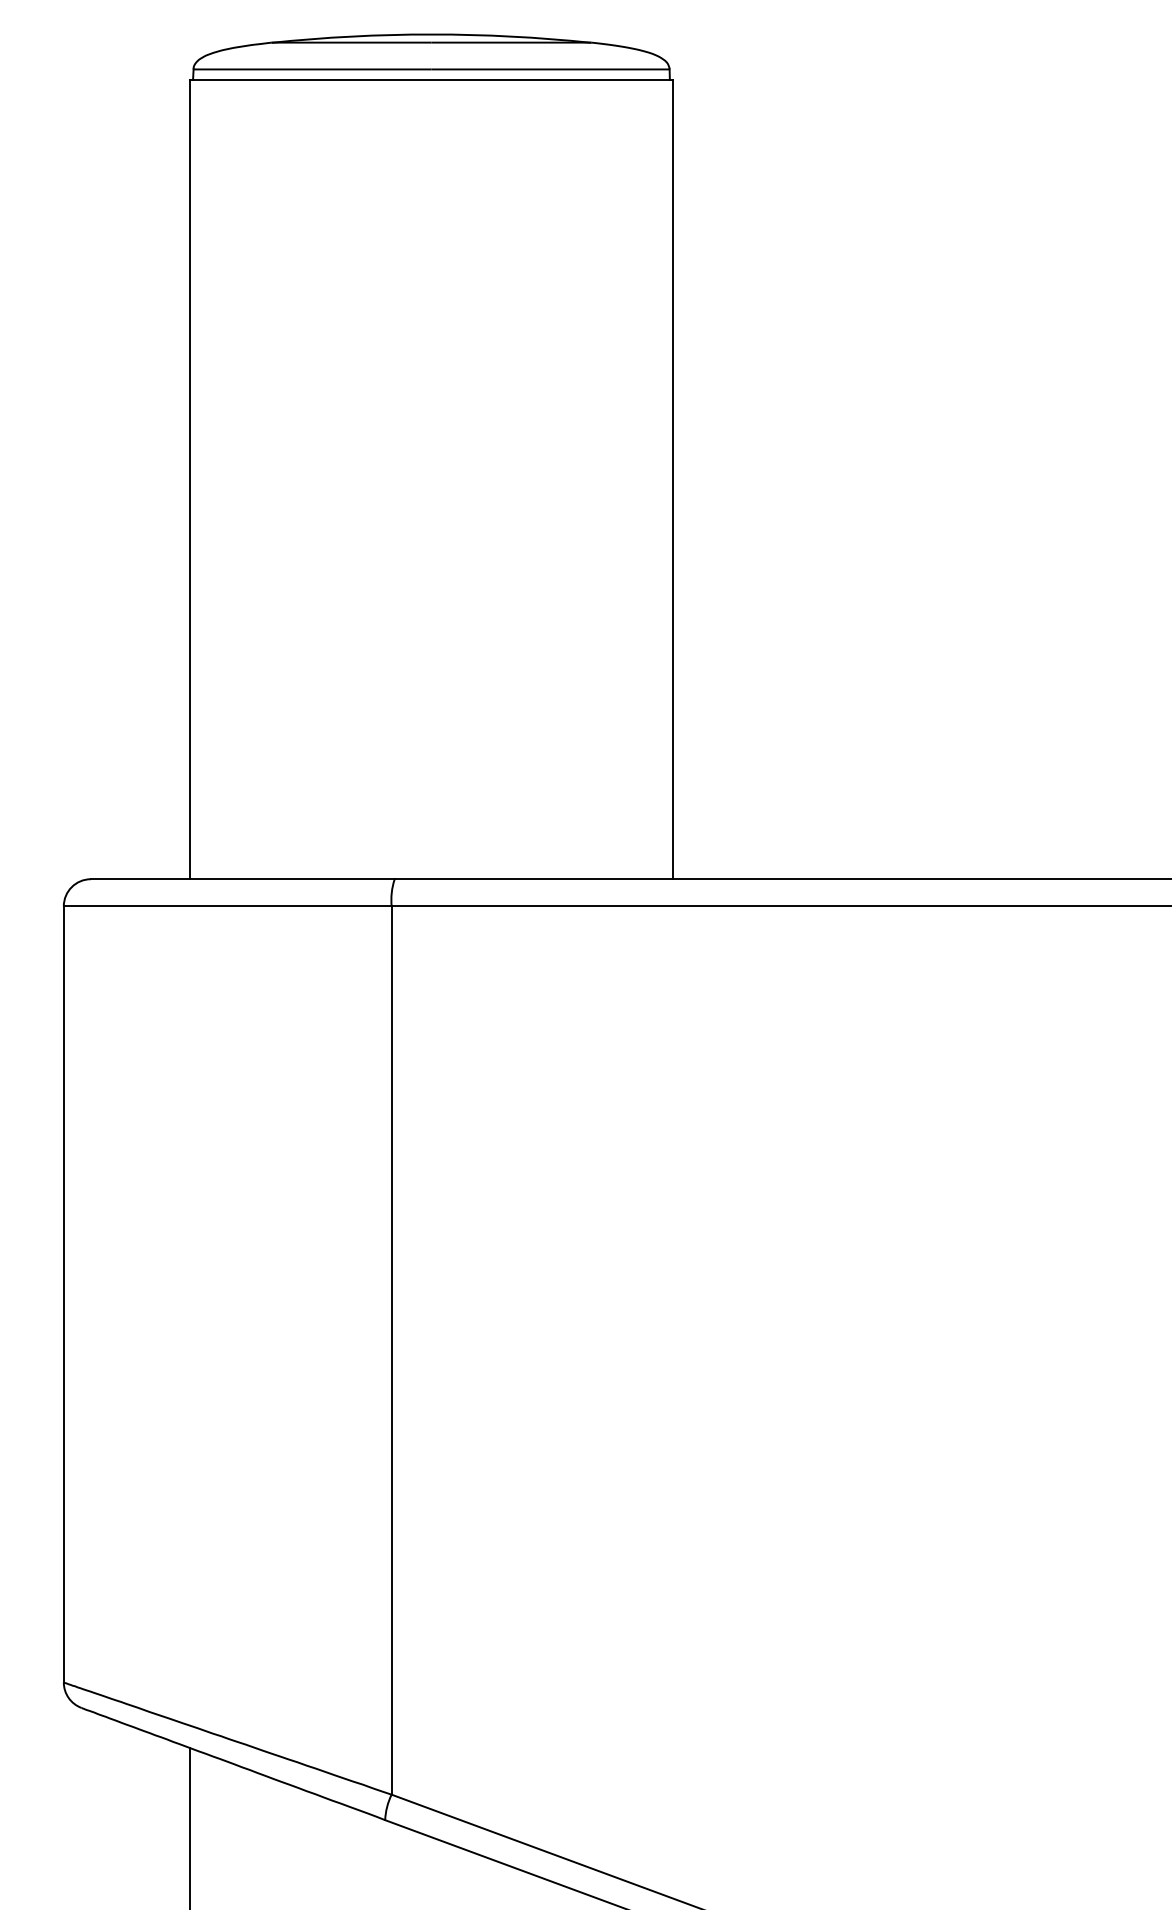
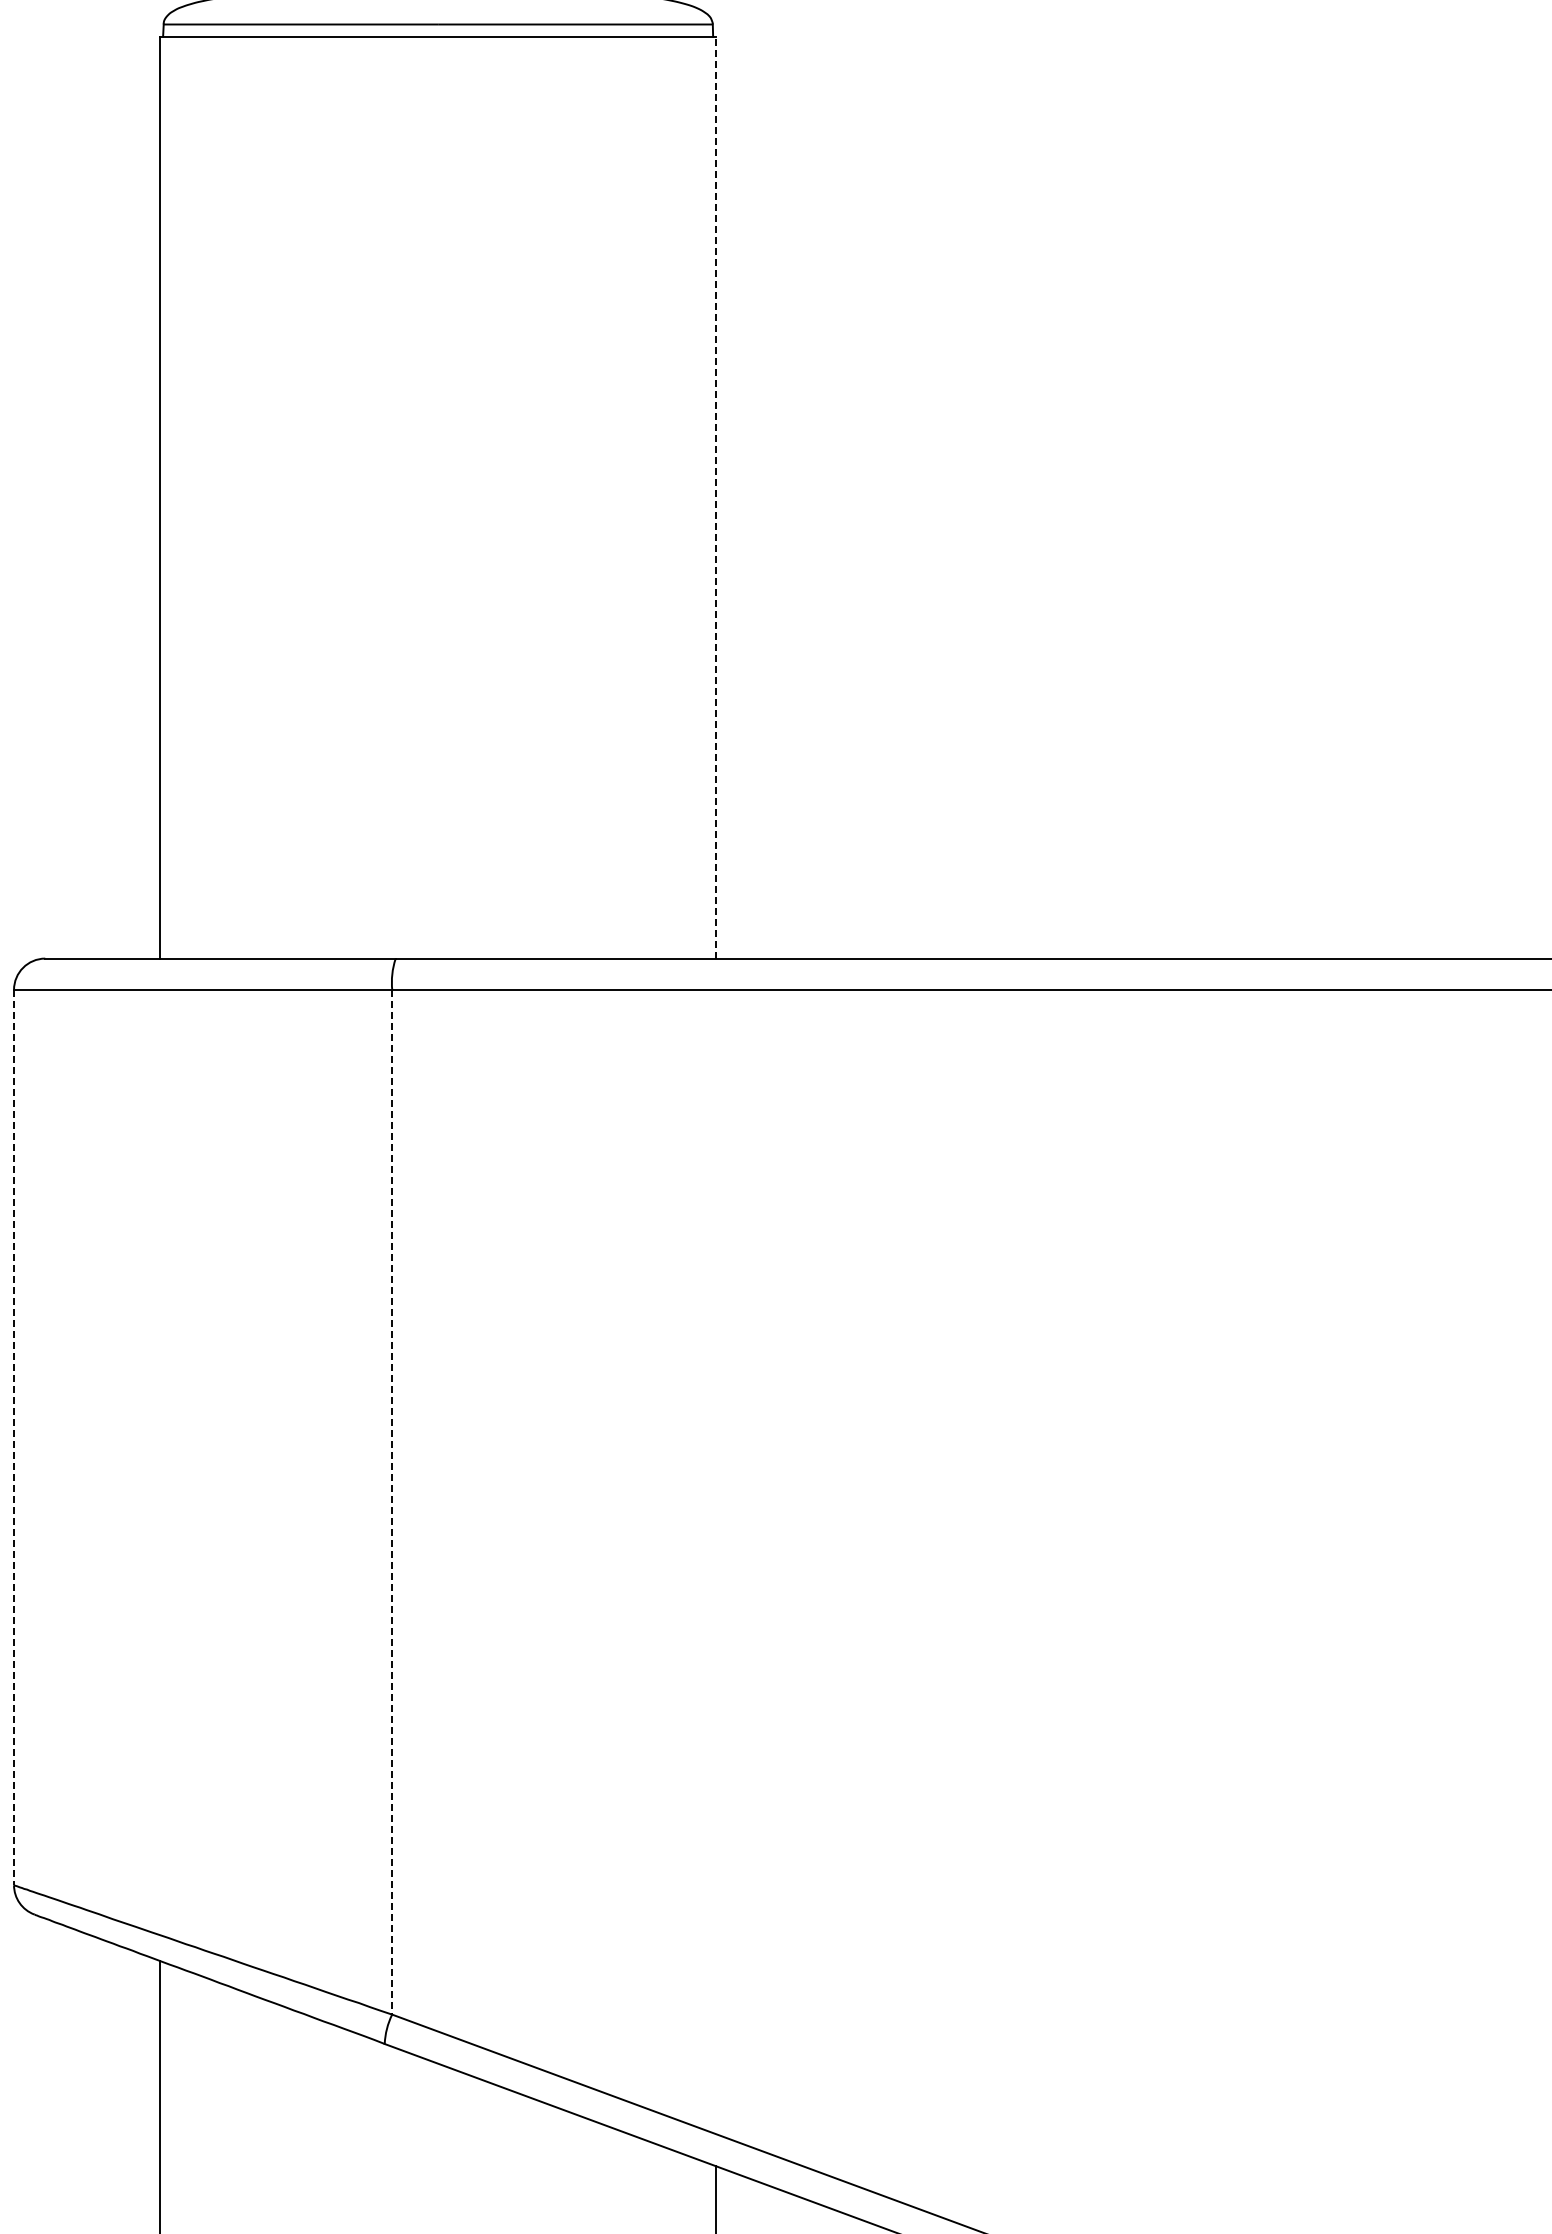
line: (672, 479) -> (716, 497), solid -> dashed
line: (64, 1294) -> (14, 1437), solid -> dashed
line: (391, 1350) -> (392, 1502), solid -> dashed

